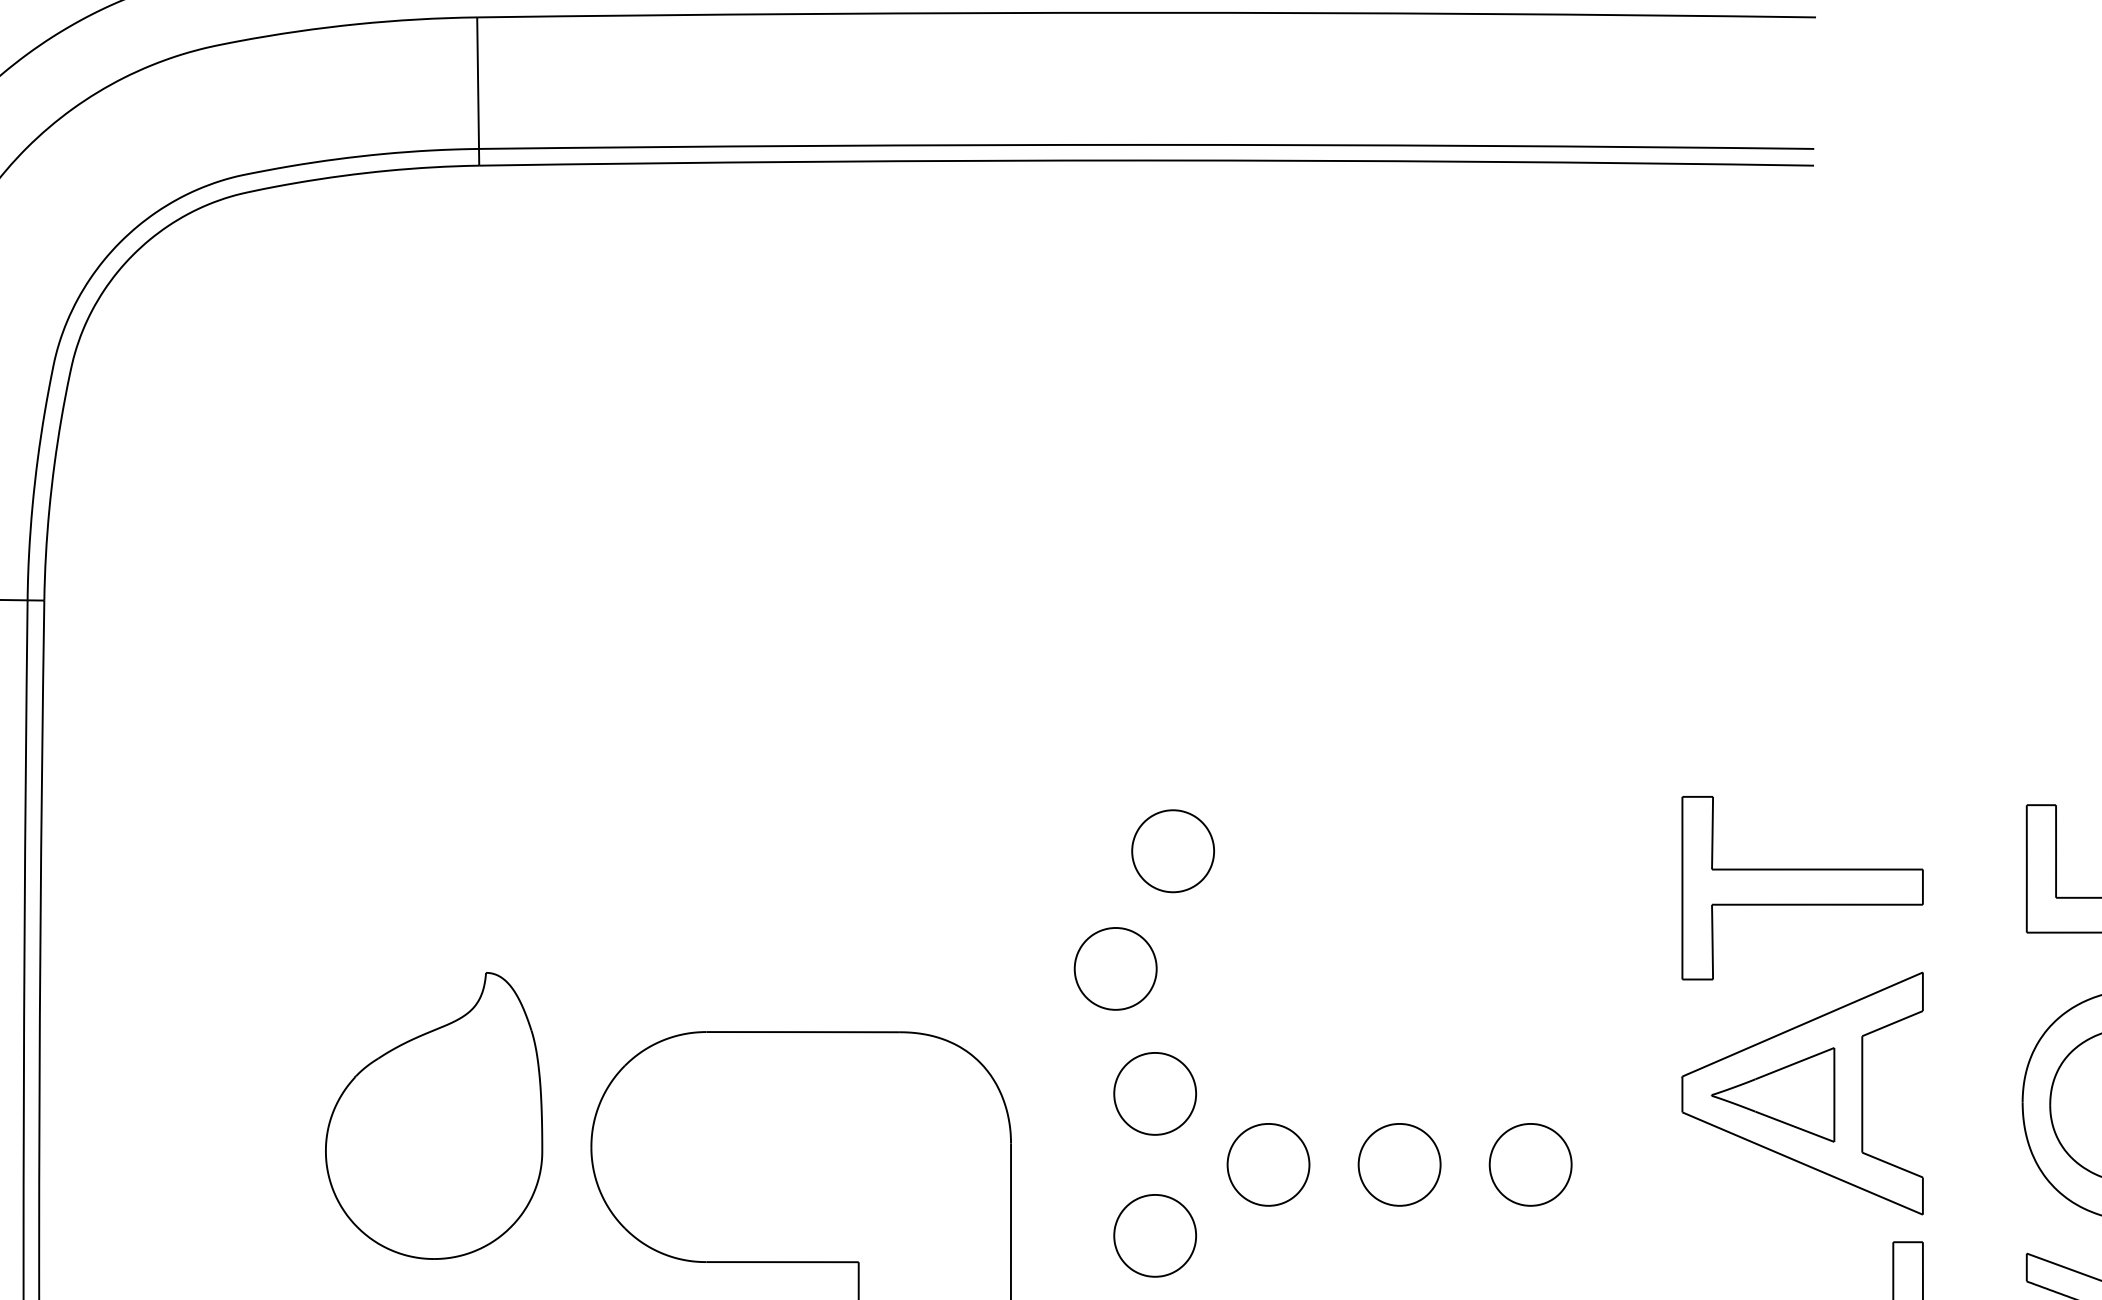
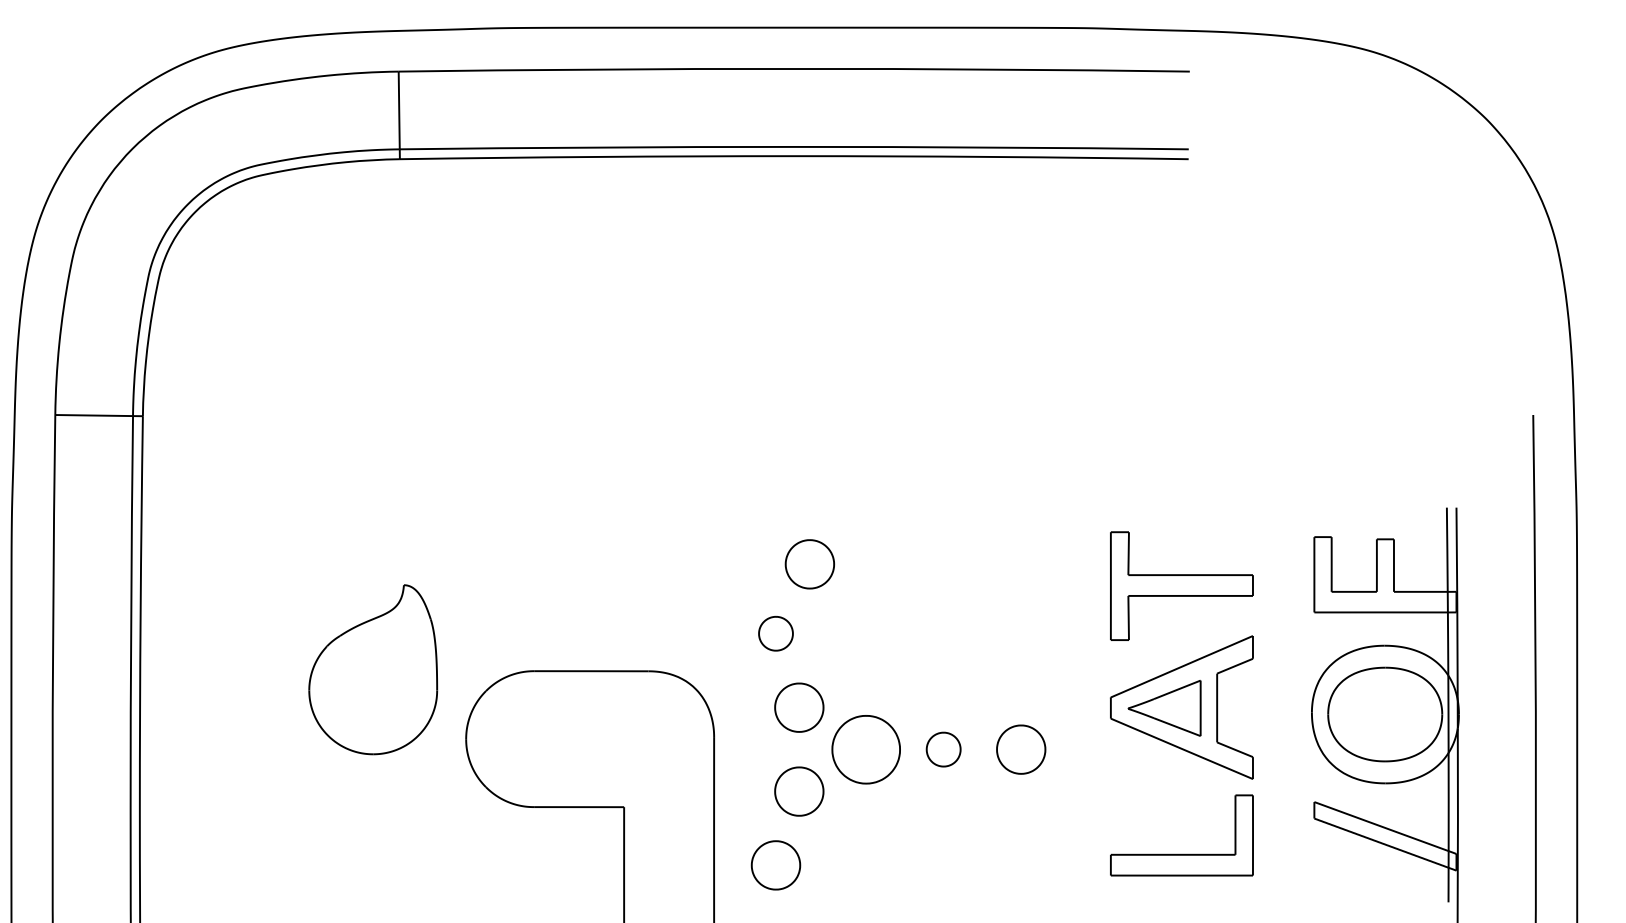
part: (1114, 968) -> (775, 633), size x0.7
part: (434, 1115) -> (373, 669), moved
part: (1268, 1164) -> (866, 749), size x1.4
part: (1399, 1164) -> (943, 749), size x0.7

